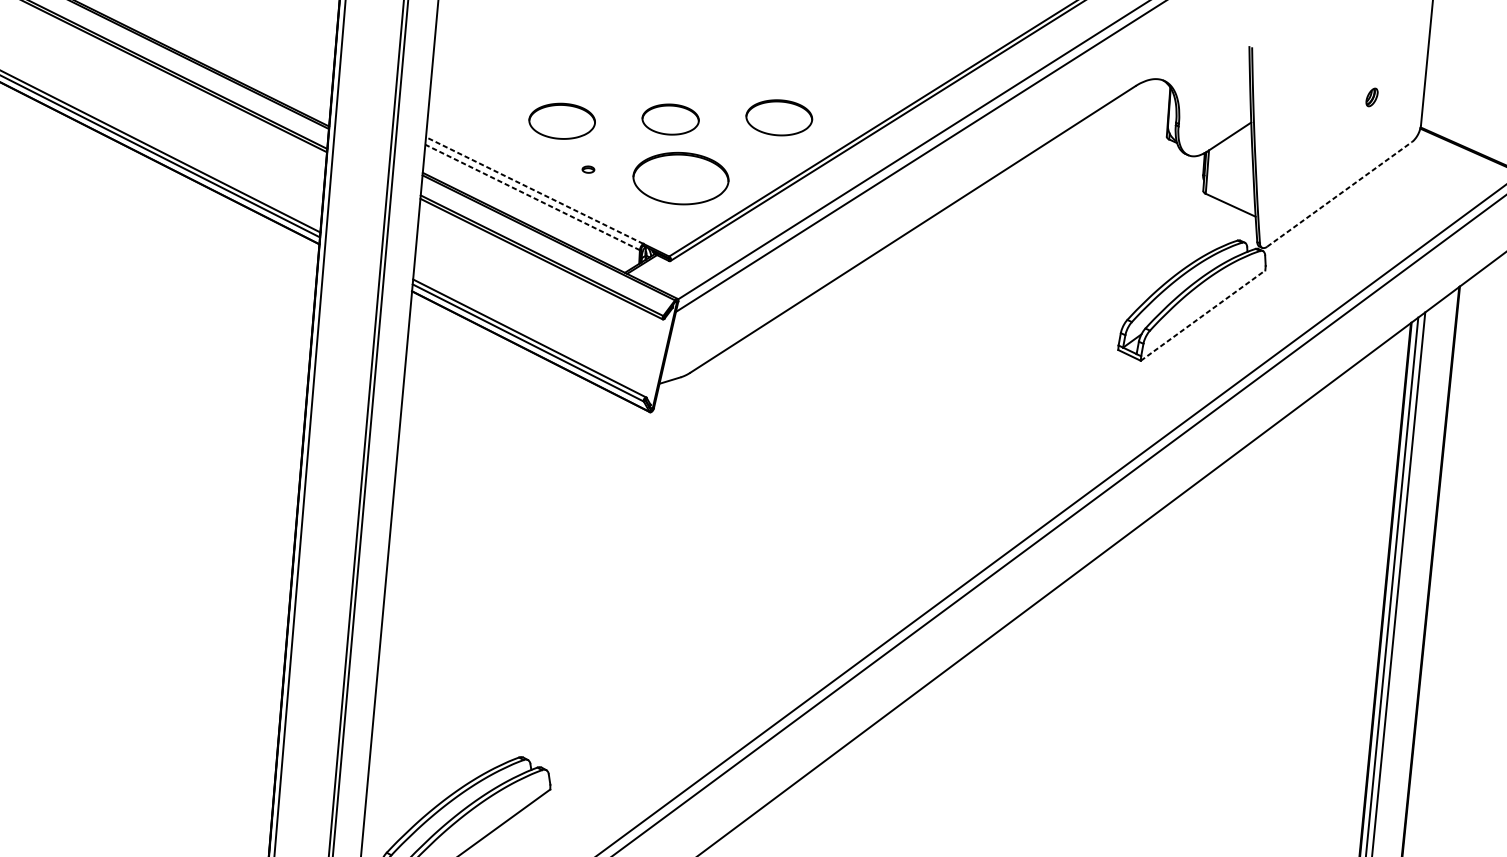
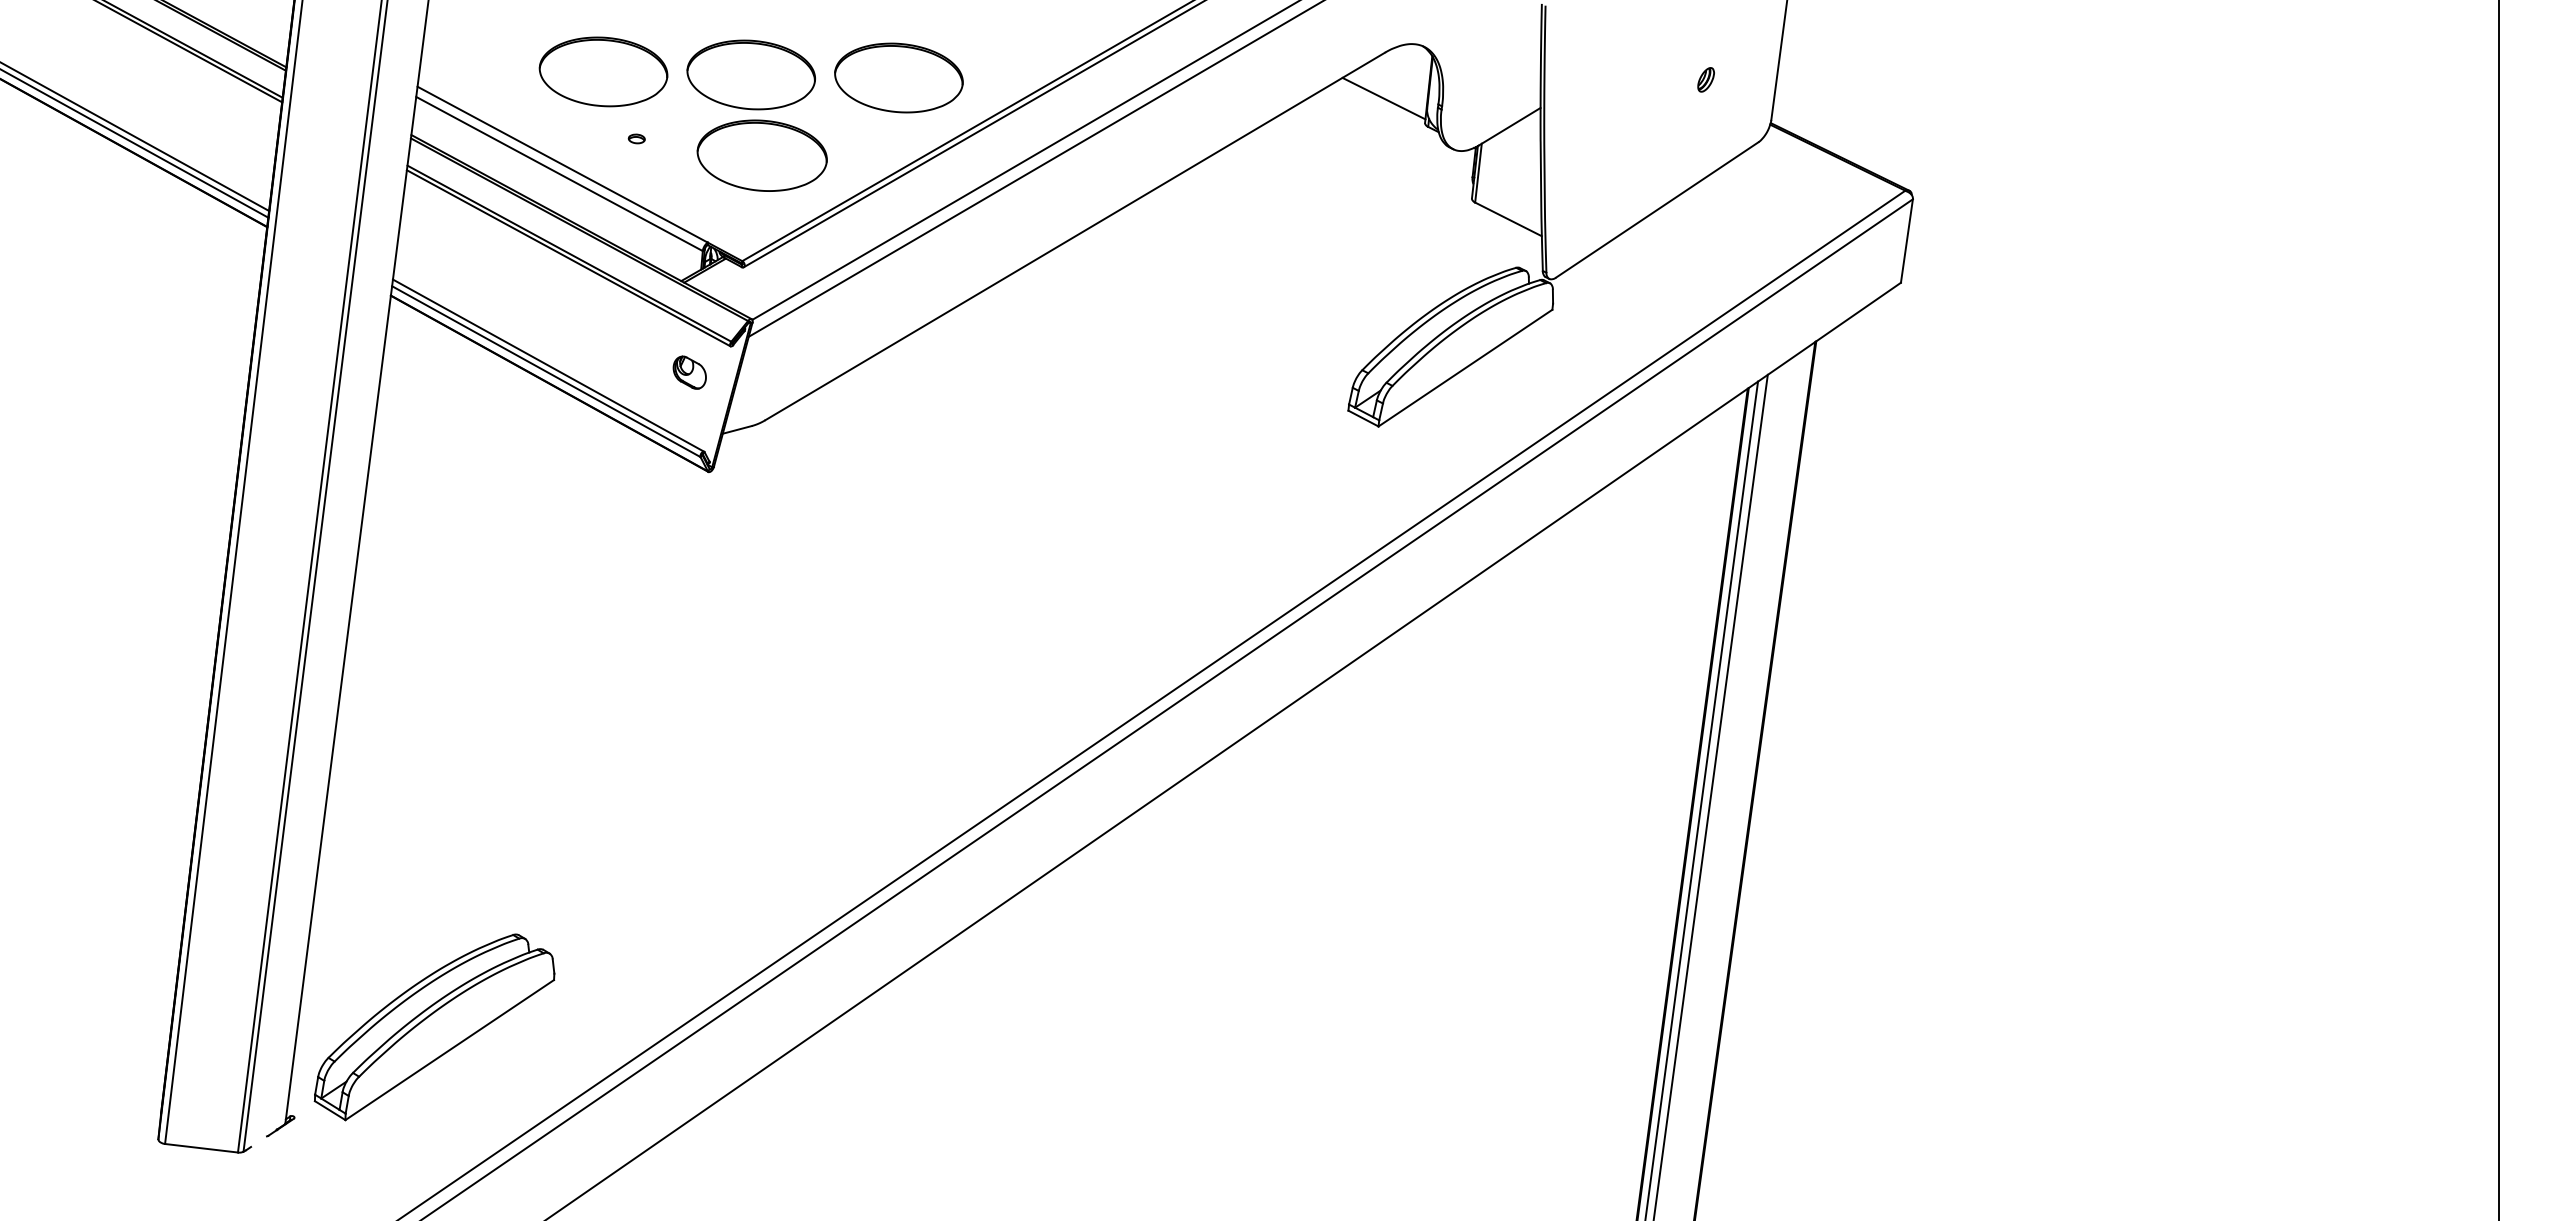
part: (778, 117) -> (898, 77), size x1.43
part: (670, 119) -> (750, 74), size x1.67
line: (1135, 119) -> (1383, 98), added
part: (562, 121) -> (603, 71), size x1.43
line: (534, 190) -> (562, 164), dashed -> solid
line: (1339, 193) -> (1657, 209), dashed -> solid
line: (532, 197) -> (559, 174), dashed -> solid
line: (1203, 315) -> (1465, 368), dashed -> solid
part: (633, 339) -> (689, 372), added

